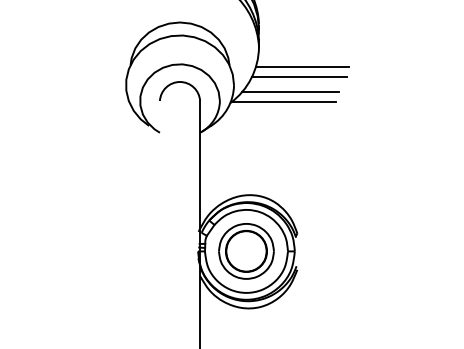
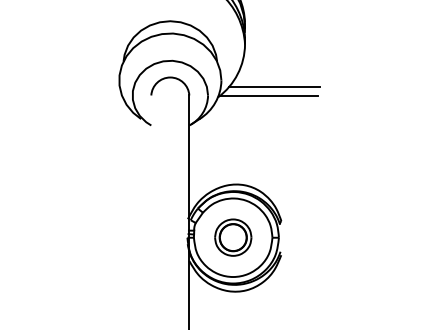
line: (302, 67) -> (286, 63), removed
line: (299, 77) -> (283, 73), removed
part: (246, 251) -> (233, 237), size x0.7

